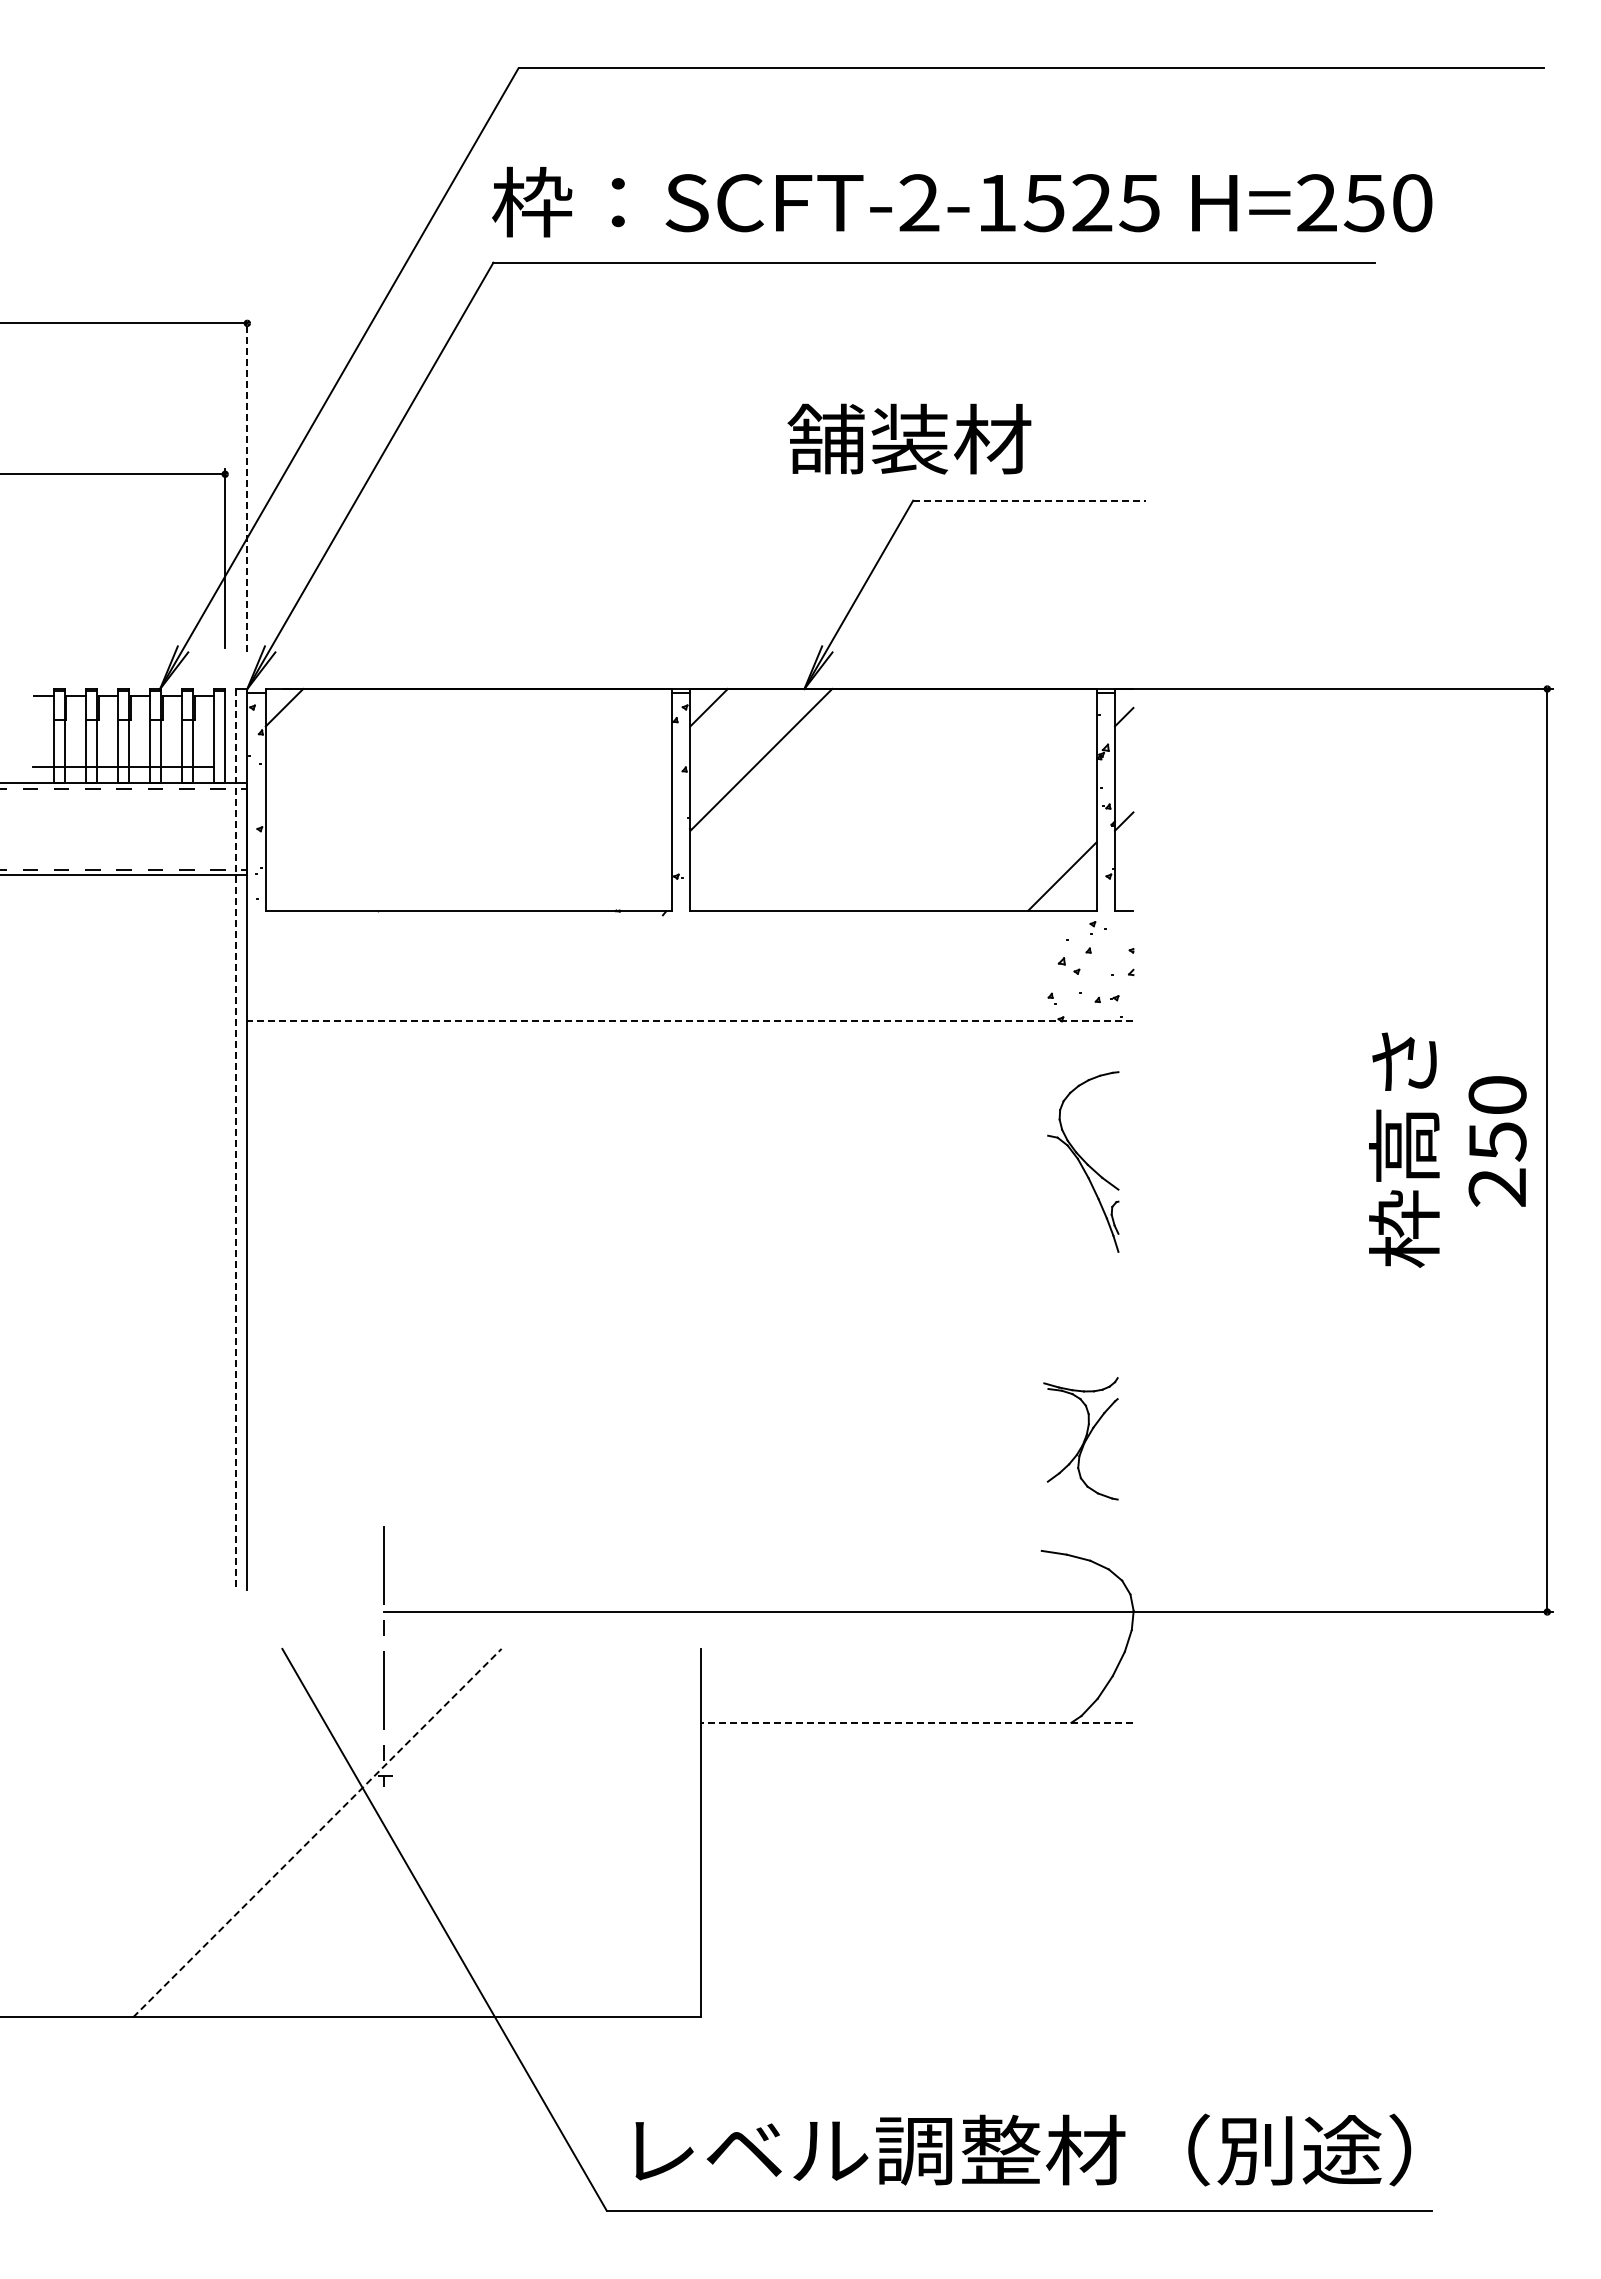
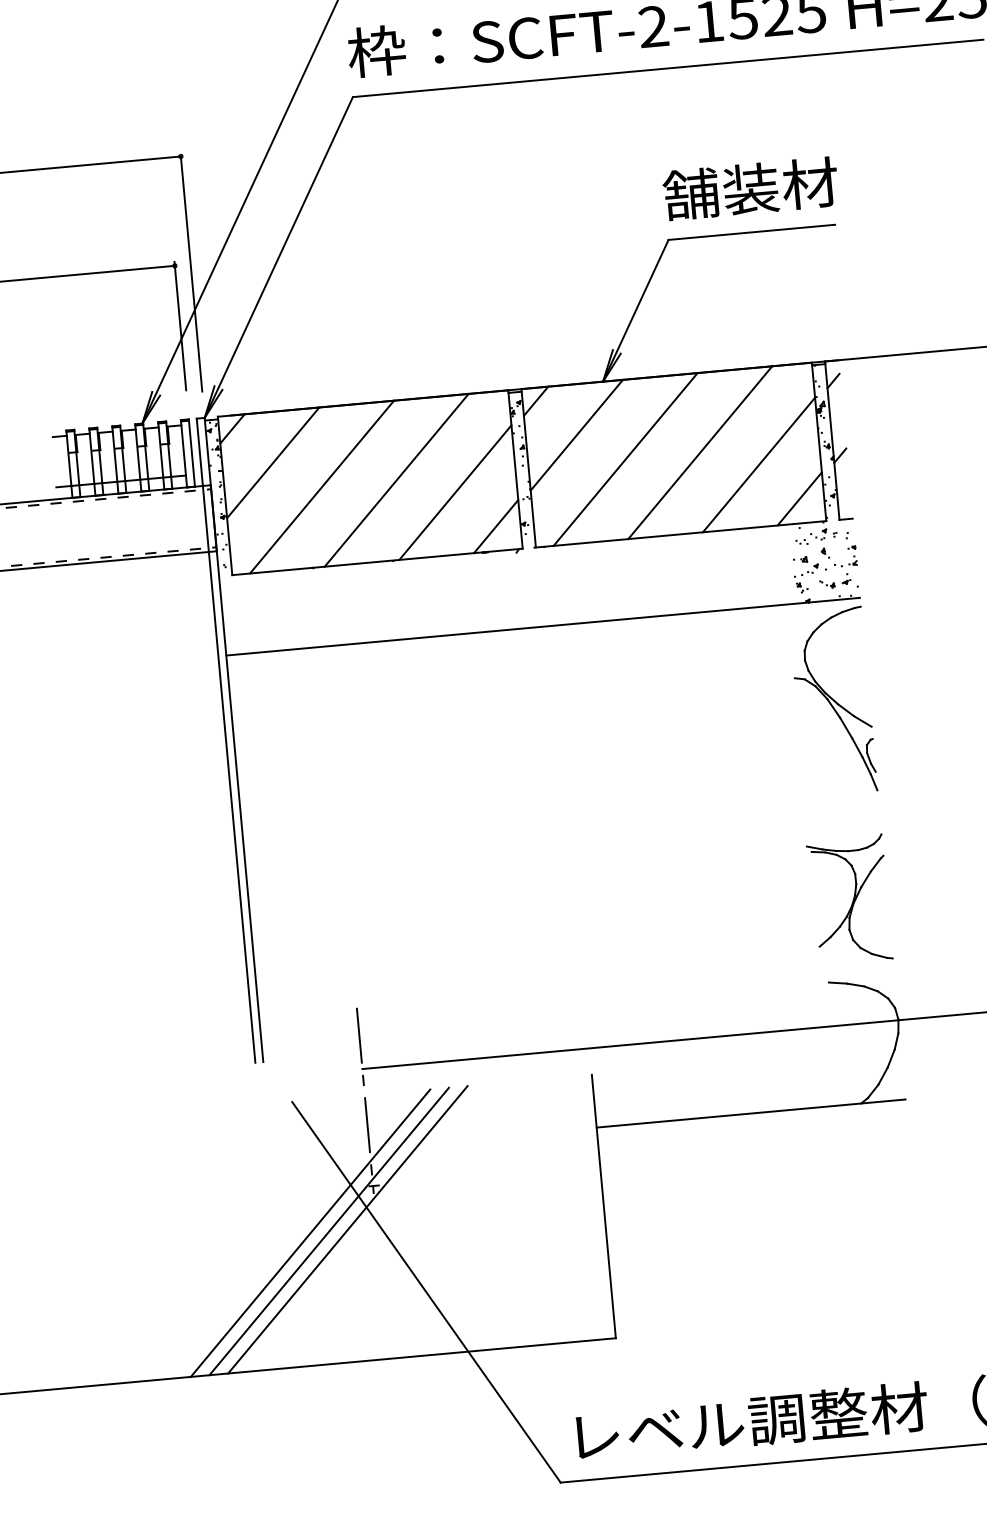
text: (909, 438) -> (750, 188), moved
line: (247, 487) -> (191, 273), dashed -> solid
line: (1029, 500) -> (751, 232), dashed -> solid
line: (336, 759) -> (273, 462), added
line: (401, 799) -> (322, 486), added
line: (505, 799) -> (396, 480), added
line: (825, 799) -> (625, 459), added
line: (930, 799) -> (700, 452), added
line: (585, 824) -> (455, 492), added
line: (1010, 824) -> (759, 465), added
line: (637, 876) -> (495, 526), added
line: (689, 1021) -> (542, 626), dashed -> solid
line: (236, 1139) -> (226, 740), dashed -> solid
part: (1083, 1161) -> (833, 701), size x1.43
part: (1080, 1438) -> (849, 899), size x1.43
line: (917, 1722) -> (751, 1113), dashed -> solid
line: (291, 1832) -> (310, 1232), added
line: (343, 1832) -> (347, 1229), added
line: (317, 1833) -> (329, 1231), dashed -> solid

